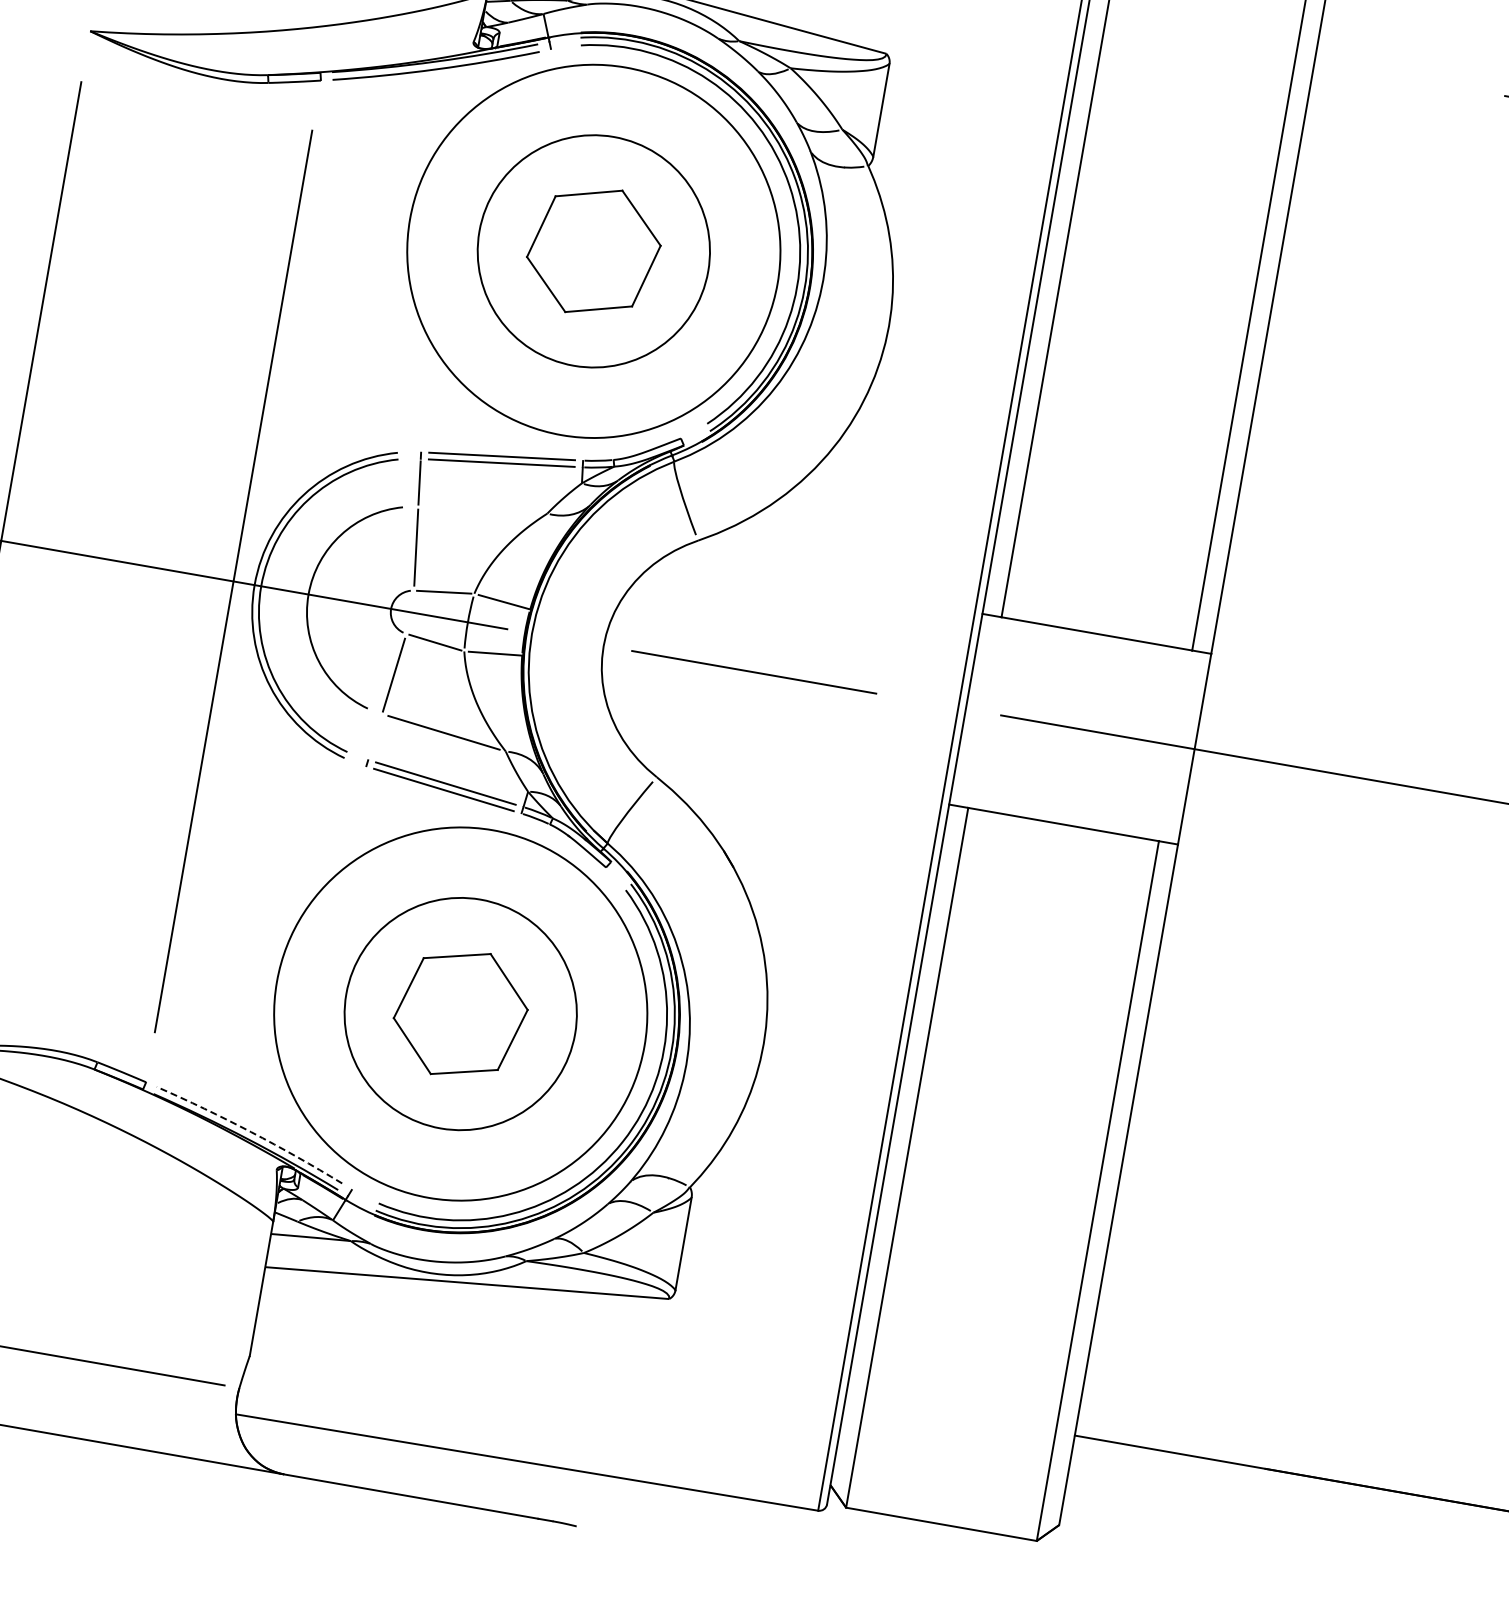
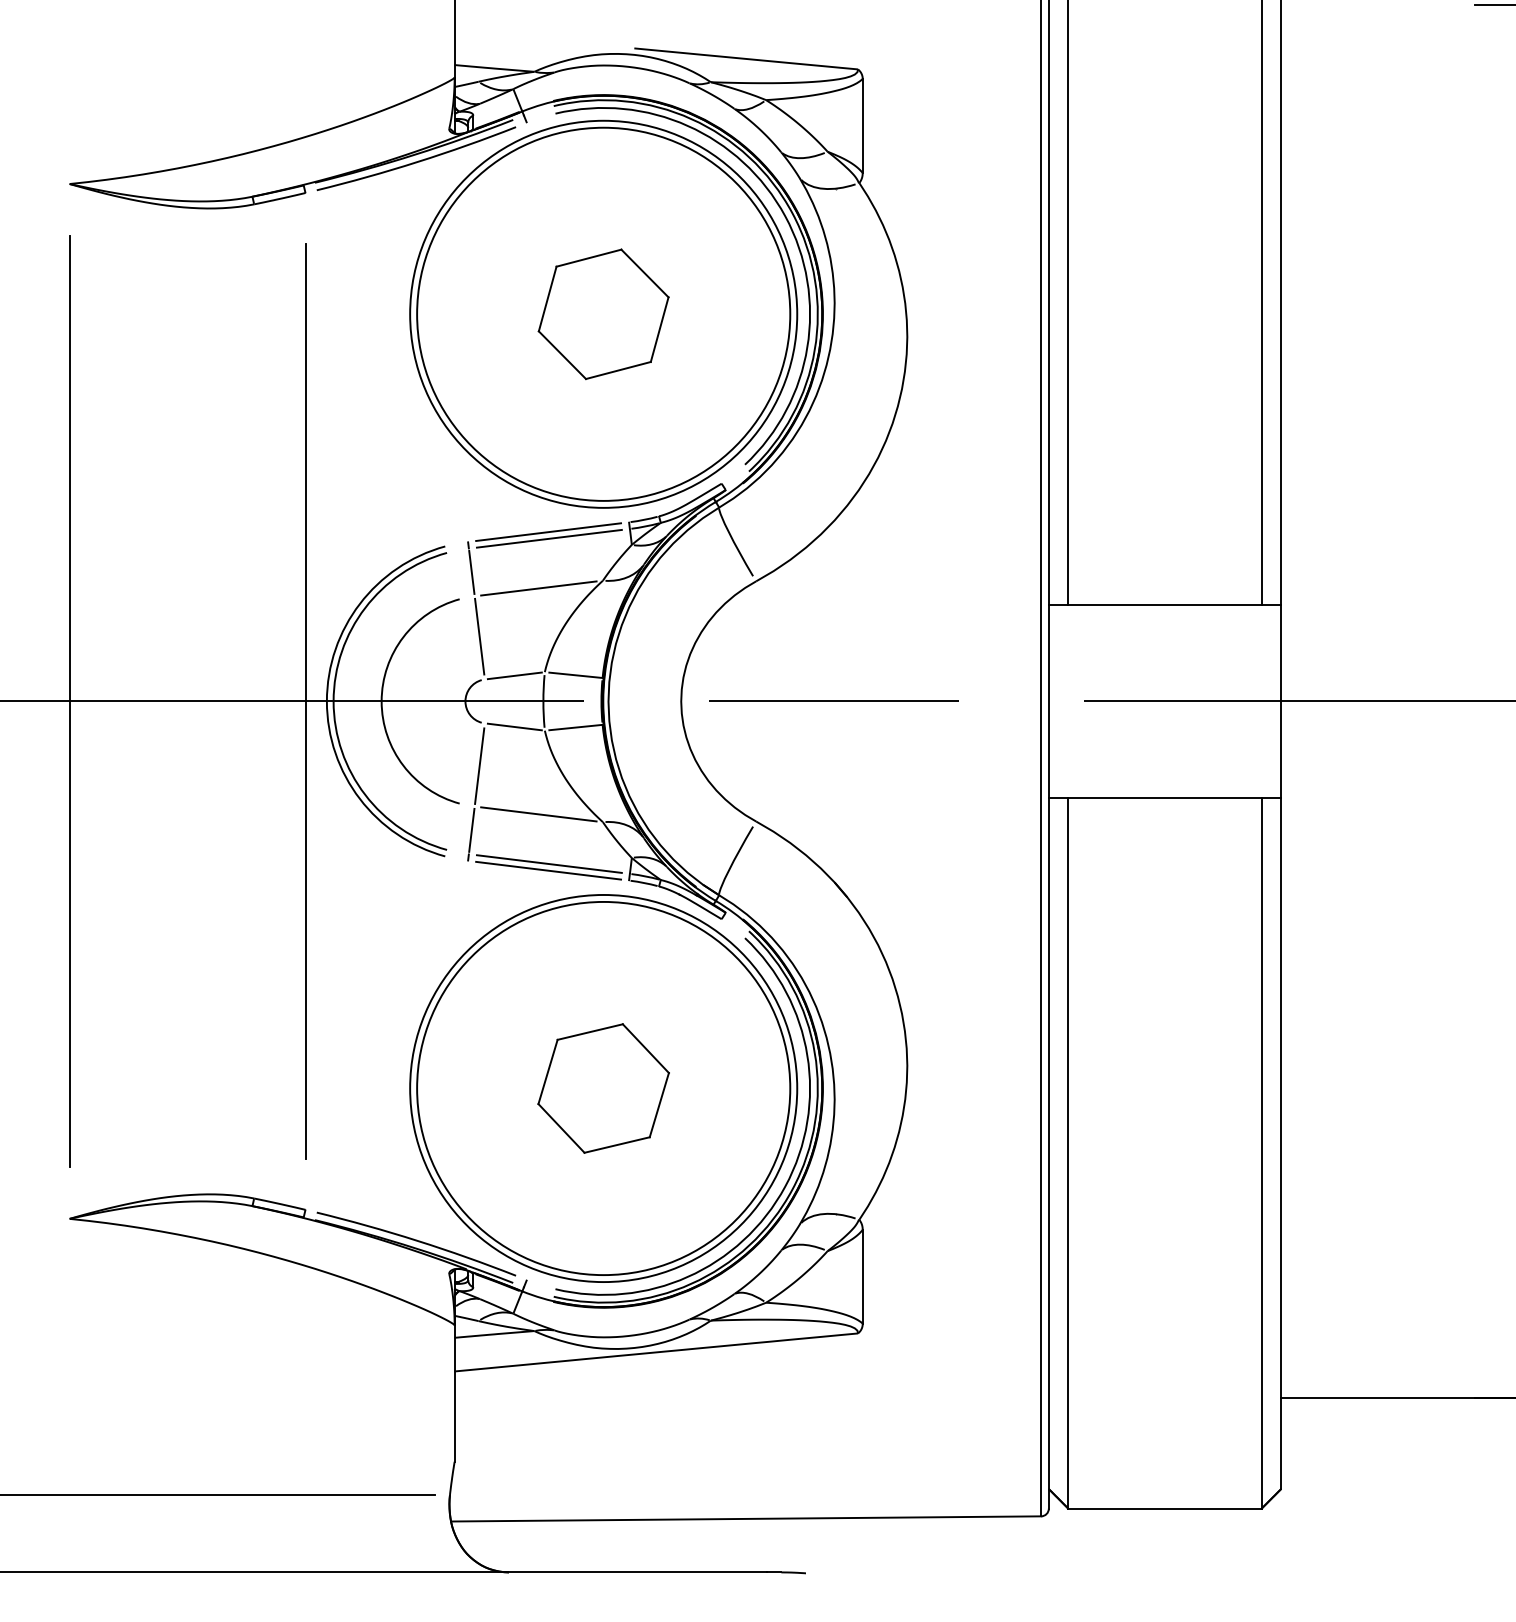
circle: (593, 250) -> (603, 313), size x1.67
line: (482, 510) -> (538, 588), added
line: (375, 736) -> (471, 829), added
circle: (460, 1013) -> (603, 1088), size x1.67
arc: (251, 1131) -> (417, 1240), dashed -> solid

